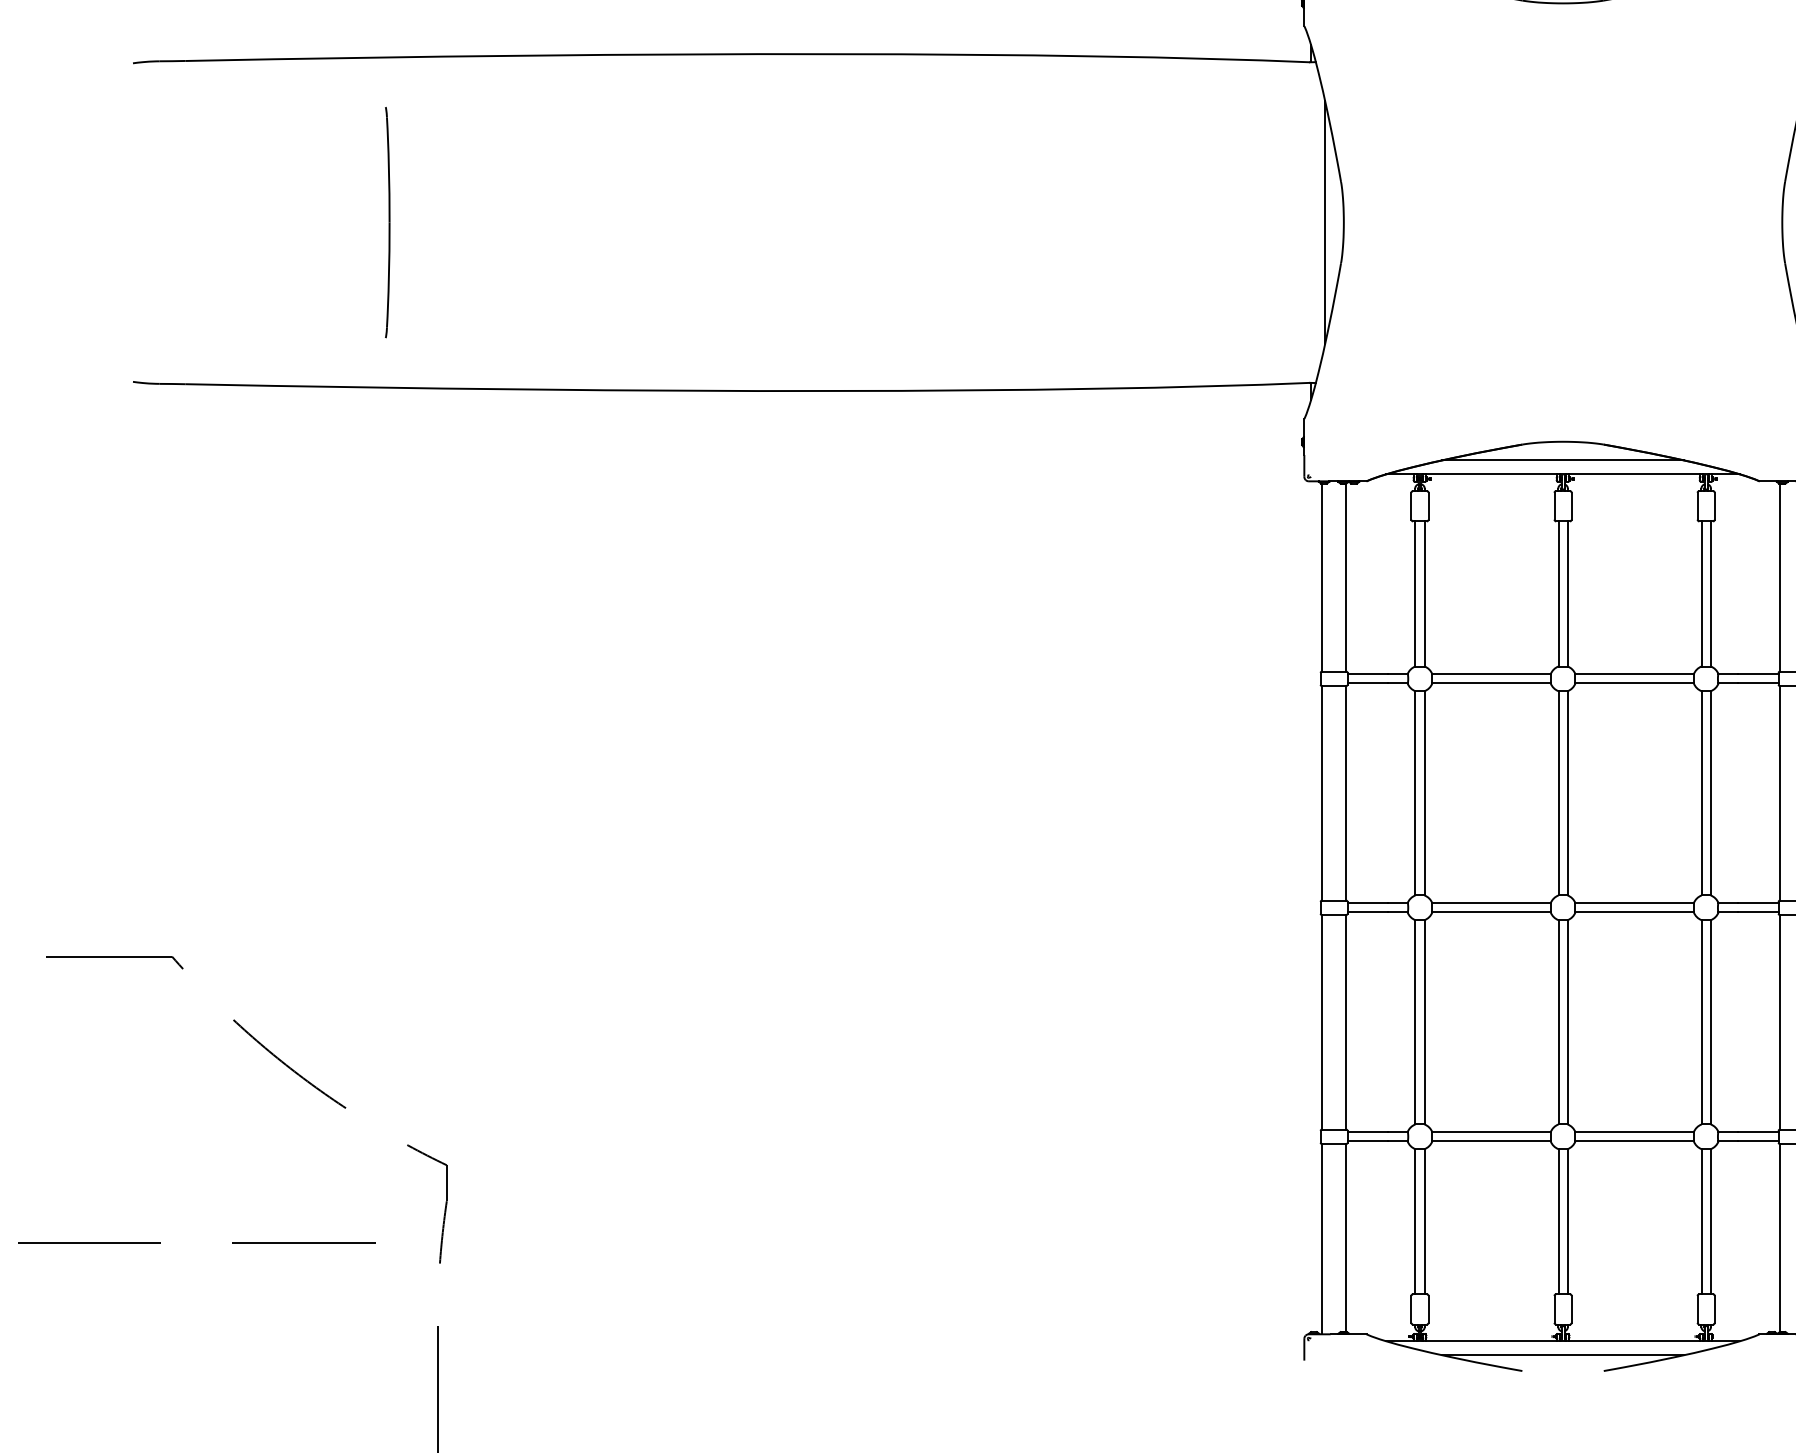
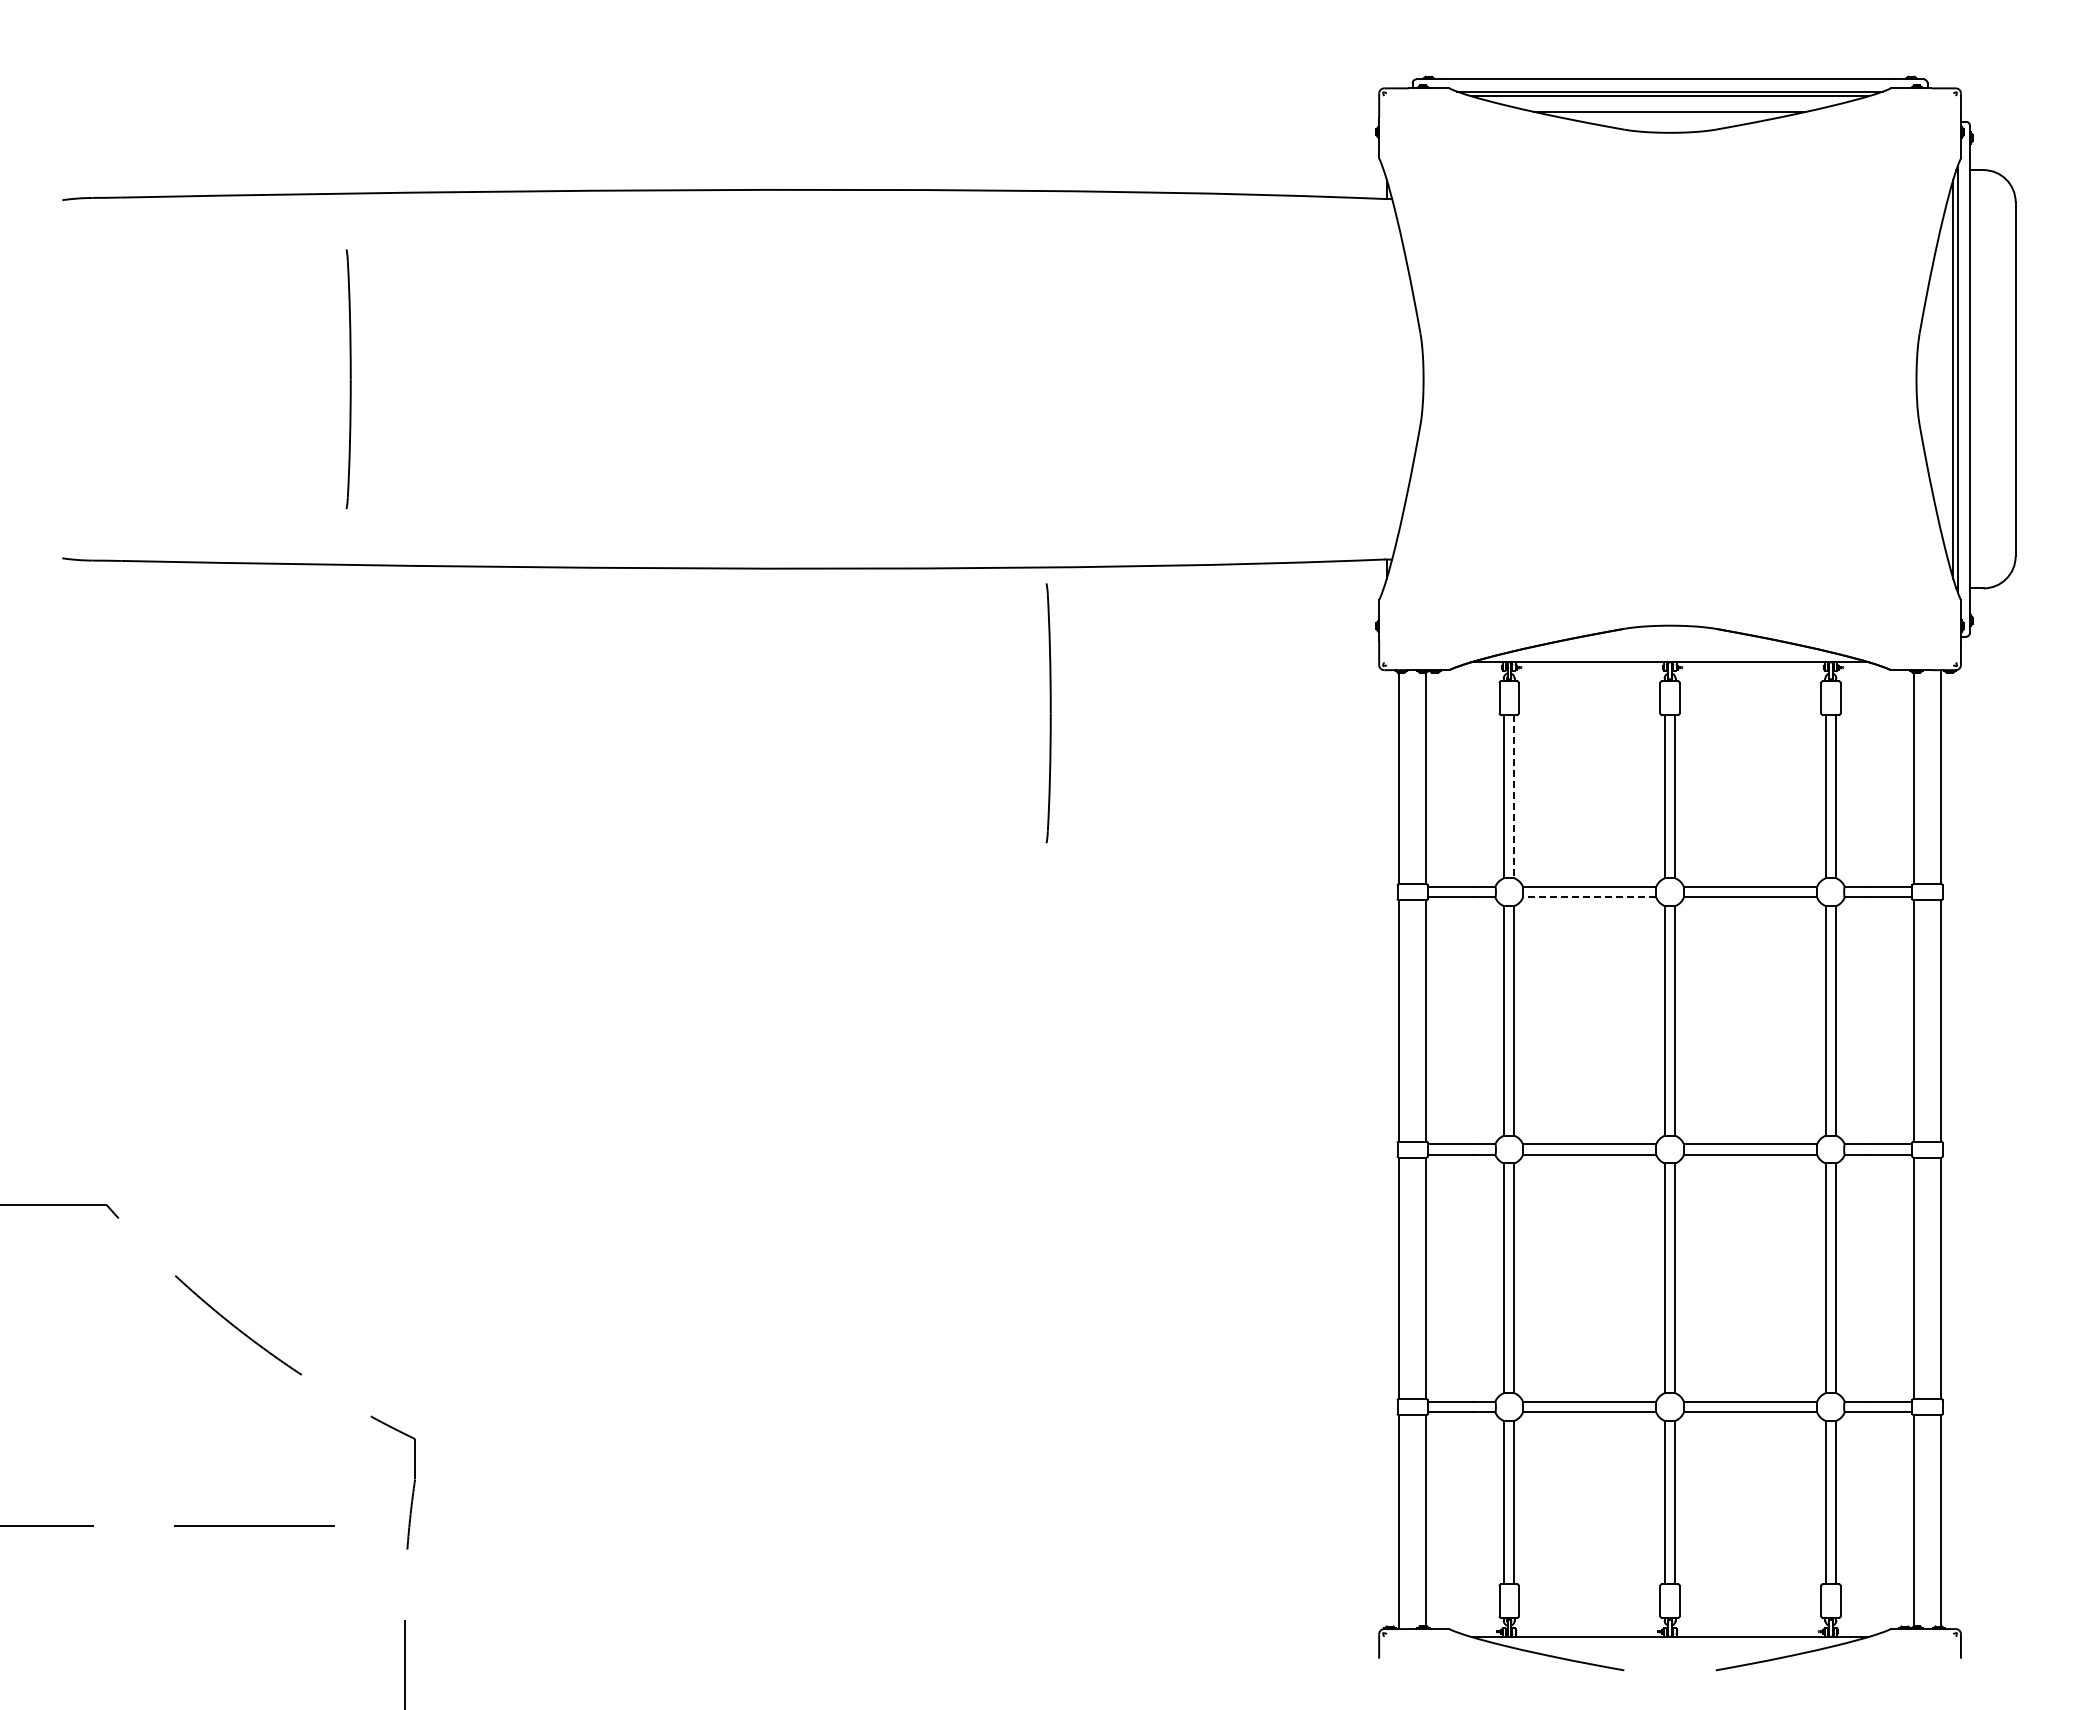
line: (1325, 222) -> (1402, 379), removed
line: (1562, 460) -> (1669, 646), removed
part: (1010, 519) -> (1048, 713), added
line: (1424, 593) -> (1514, 796), solid -> dashed
line: (1491, 683) -> (1589, 897), solid -> dashed
line: (1562, 1355) -> (1669, 1652), removed

